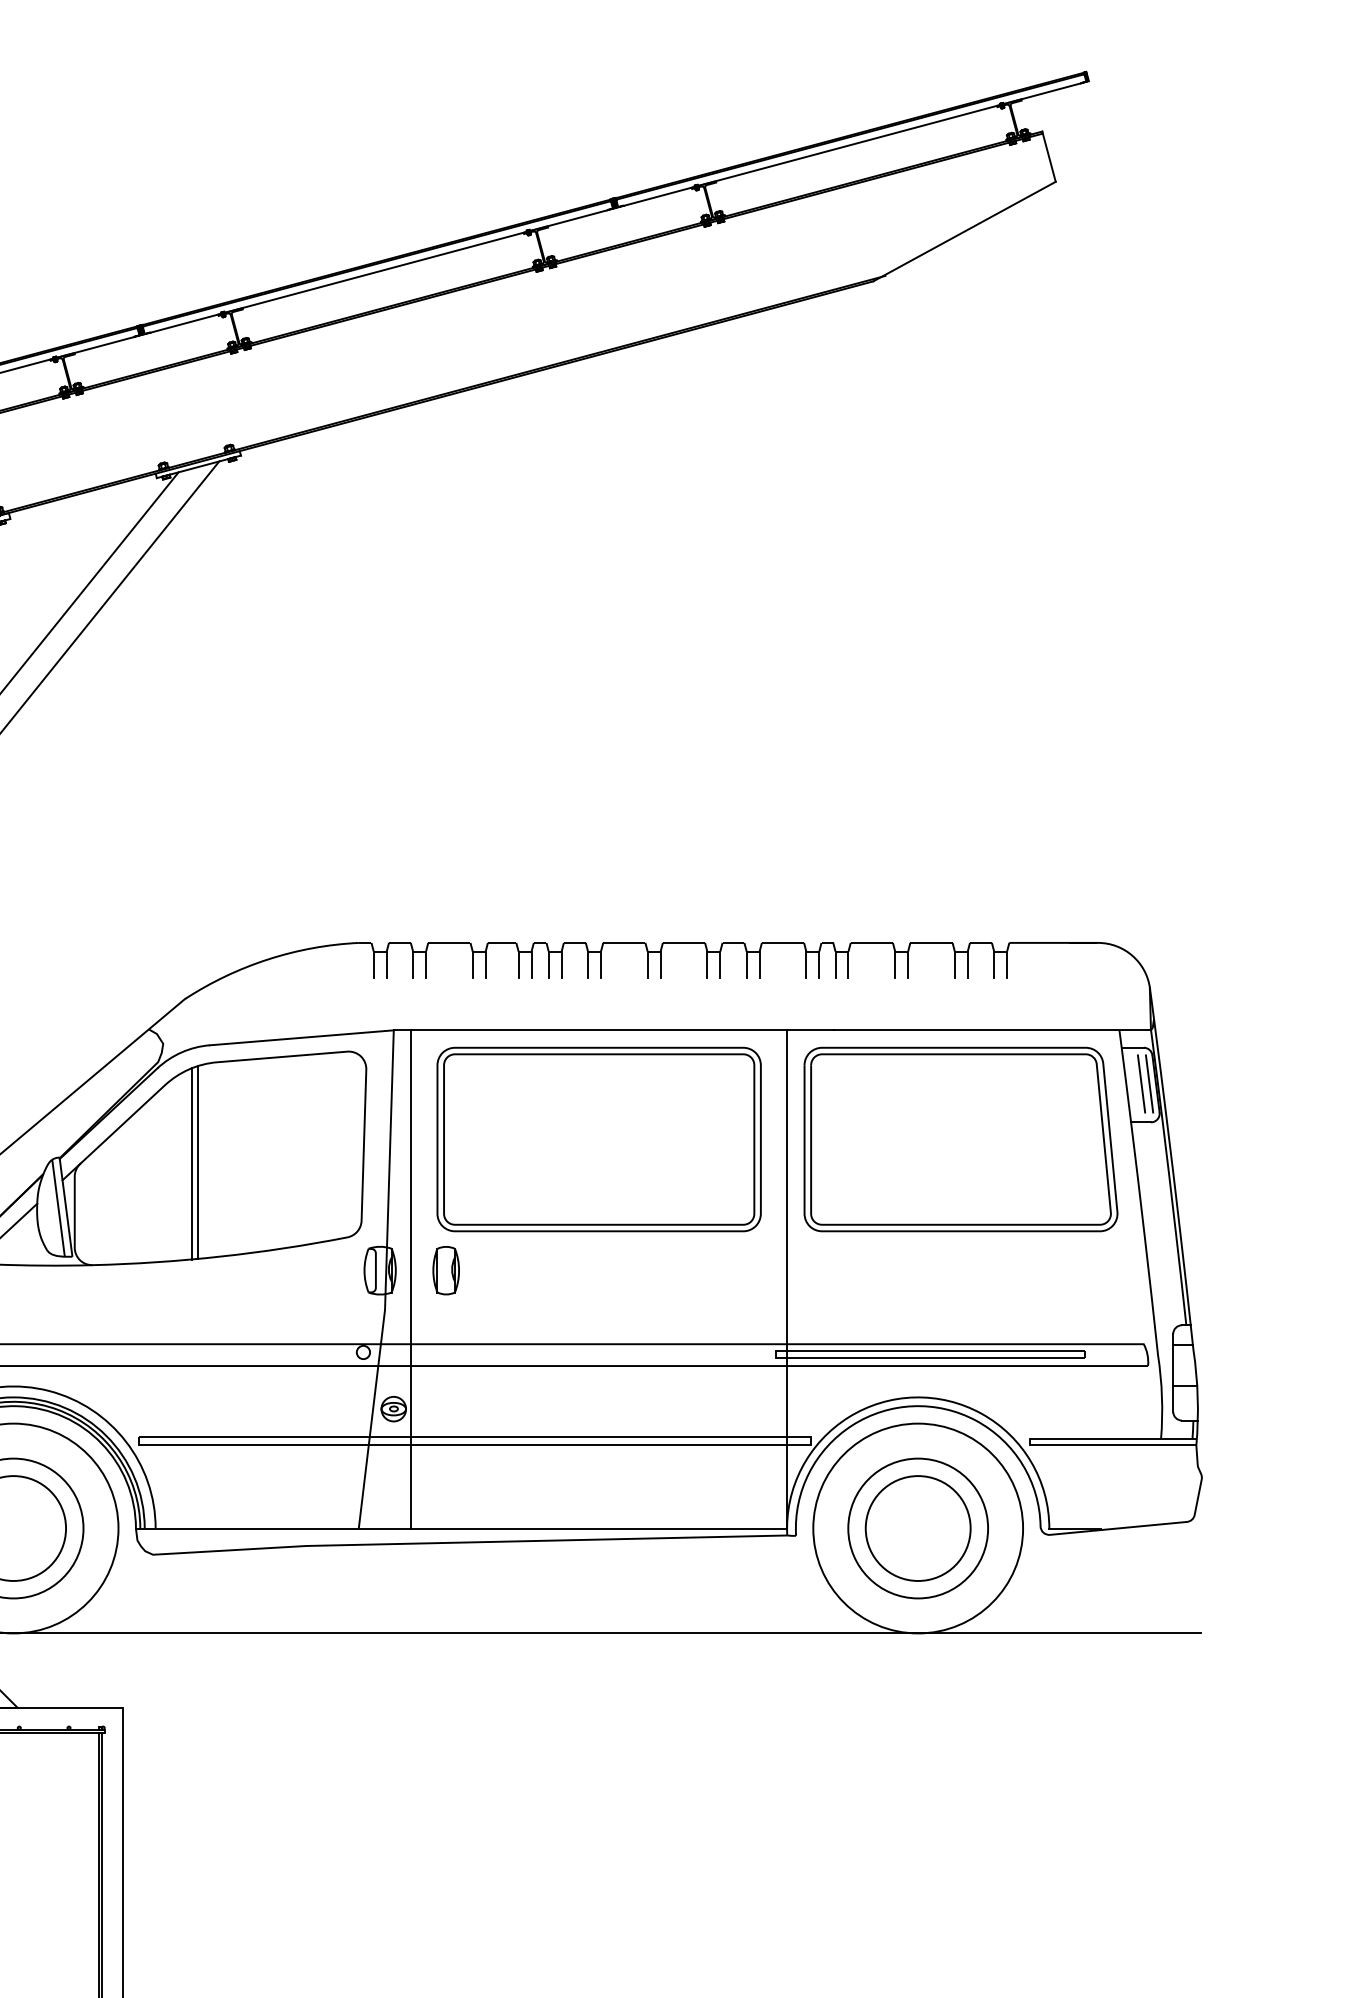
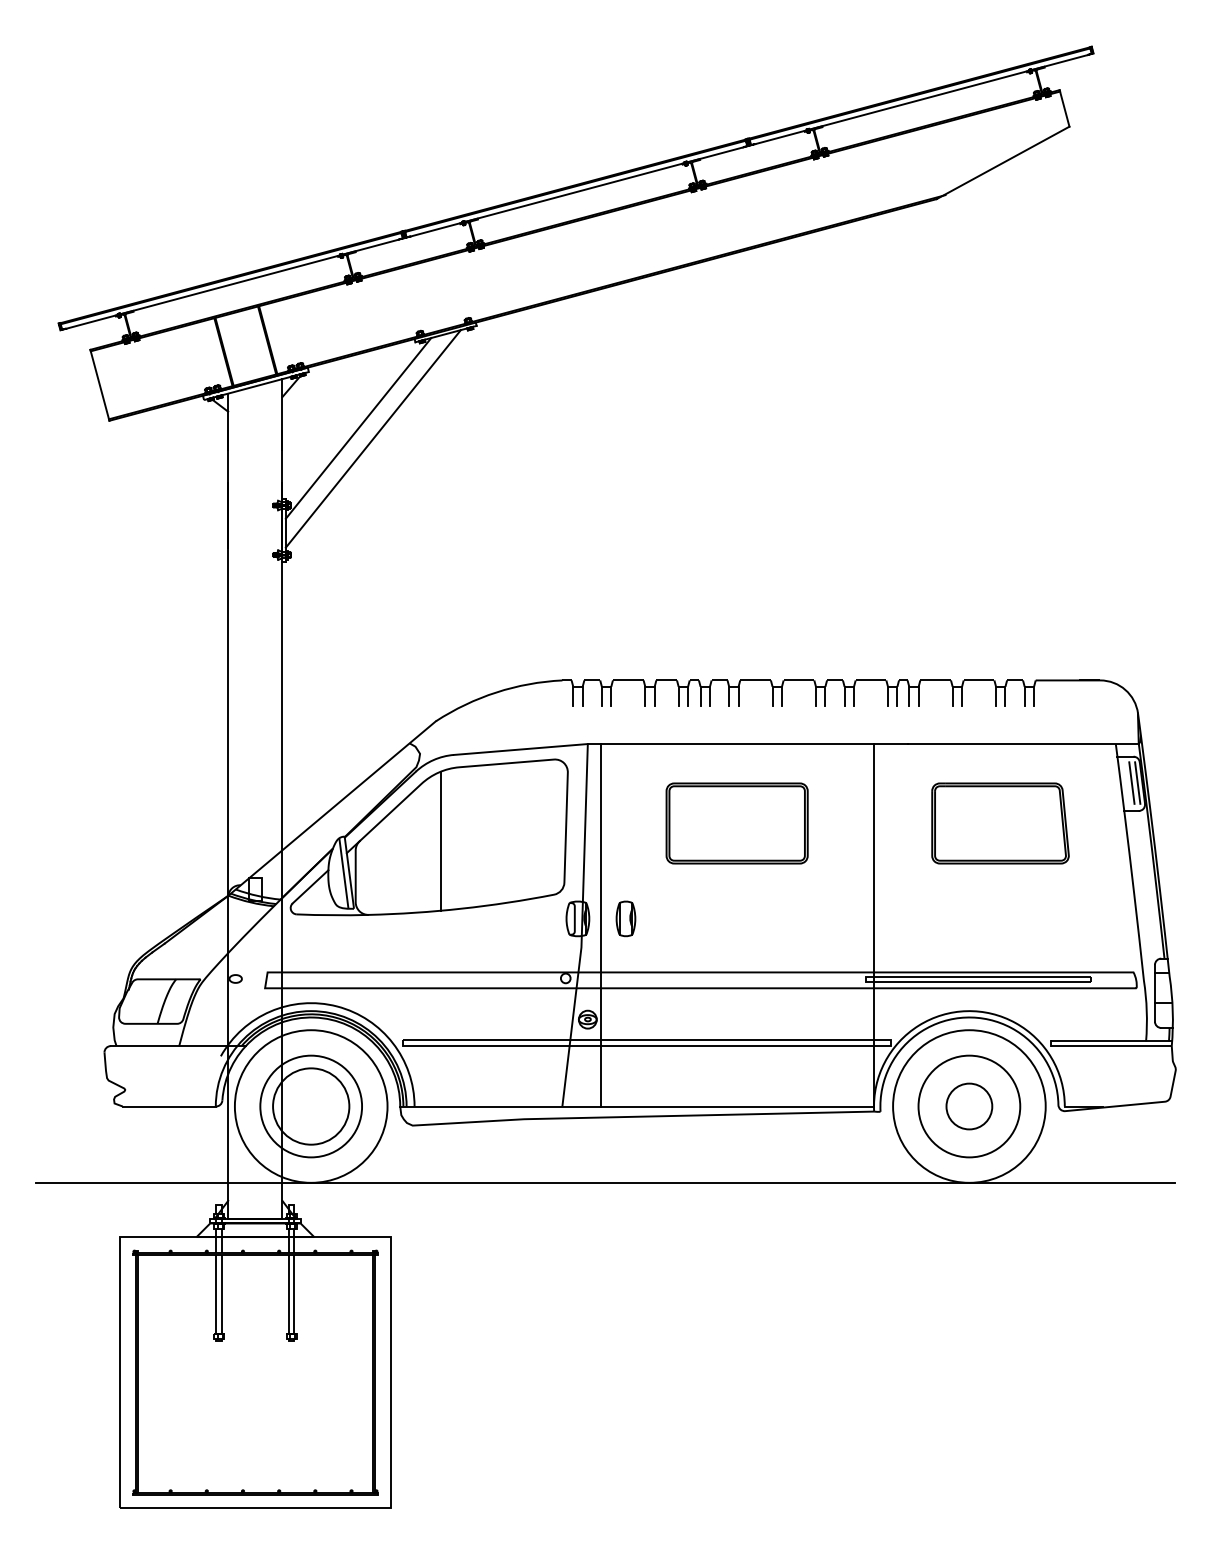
part: (598, 1139) -> (736, 823), size x0.6
part: (960, 1139) -> (1000, 823), size x0.6
line: (198, 1162) -> (445, 840), removed
circle: (918, 1528) -> (969, 1106), size x0.6

